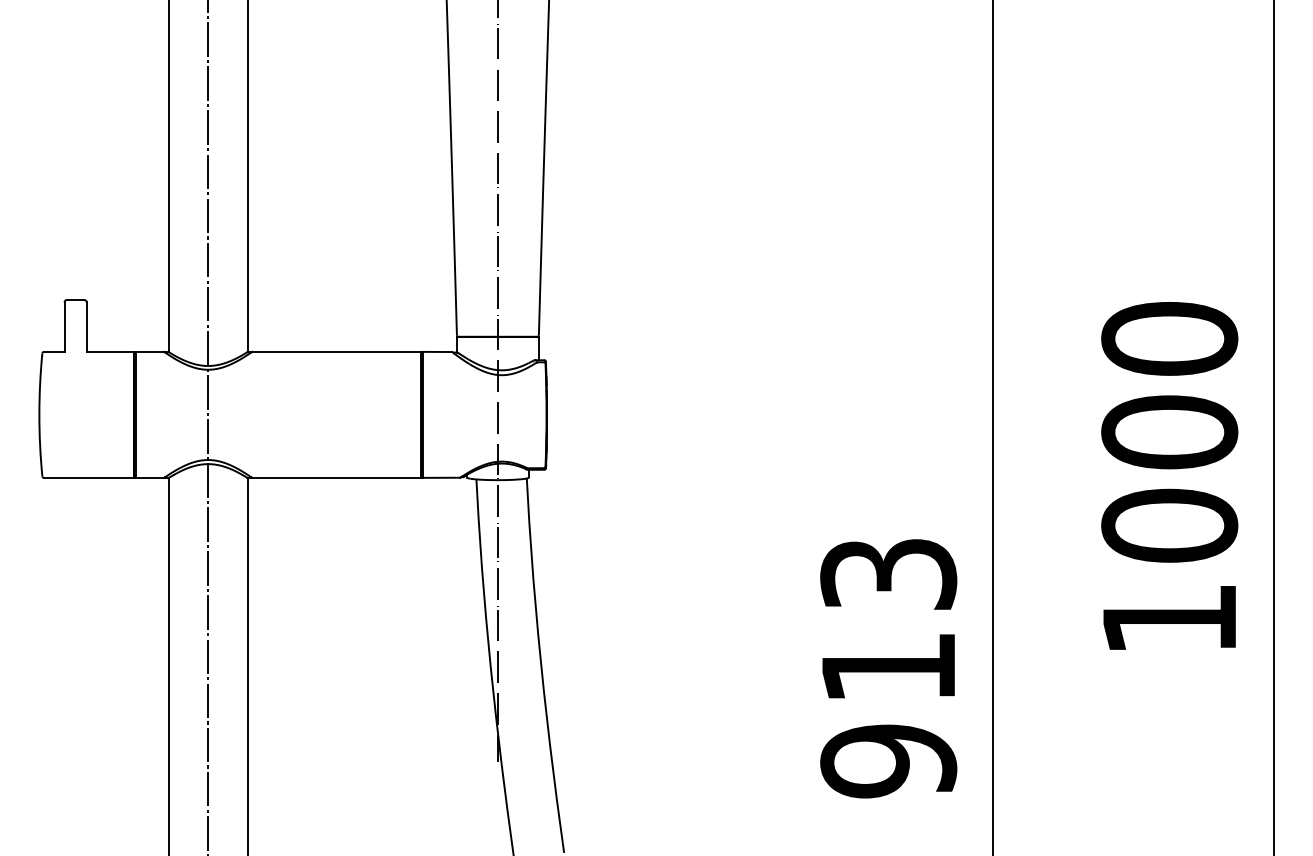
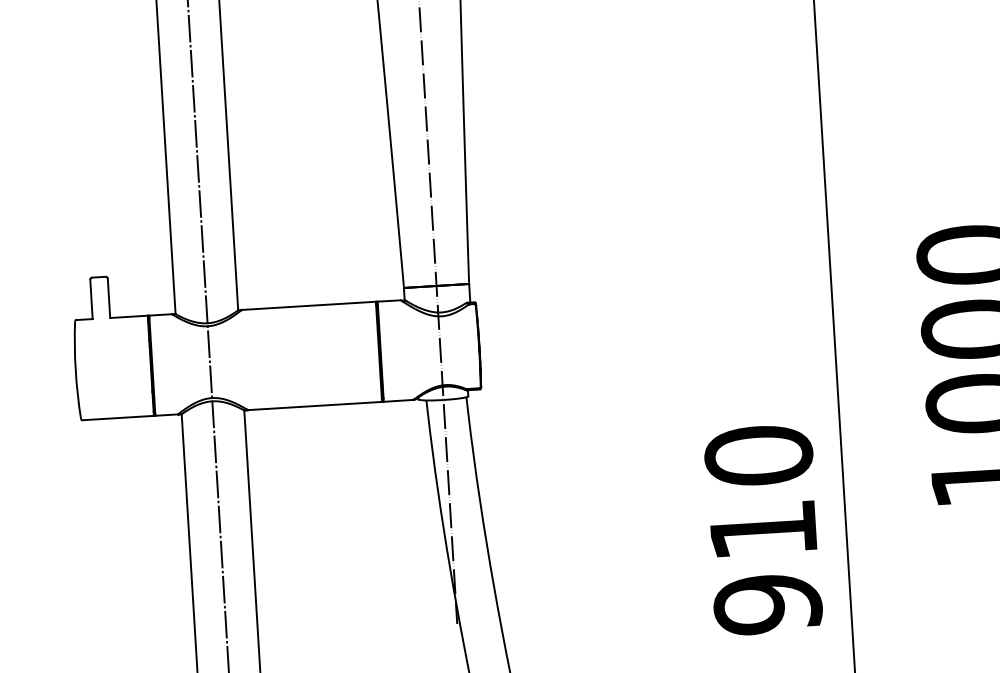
text: (888, 574) -> (758, 456), 913 -> 910

